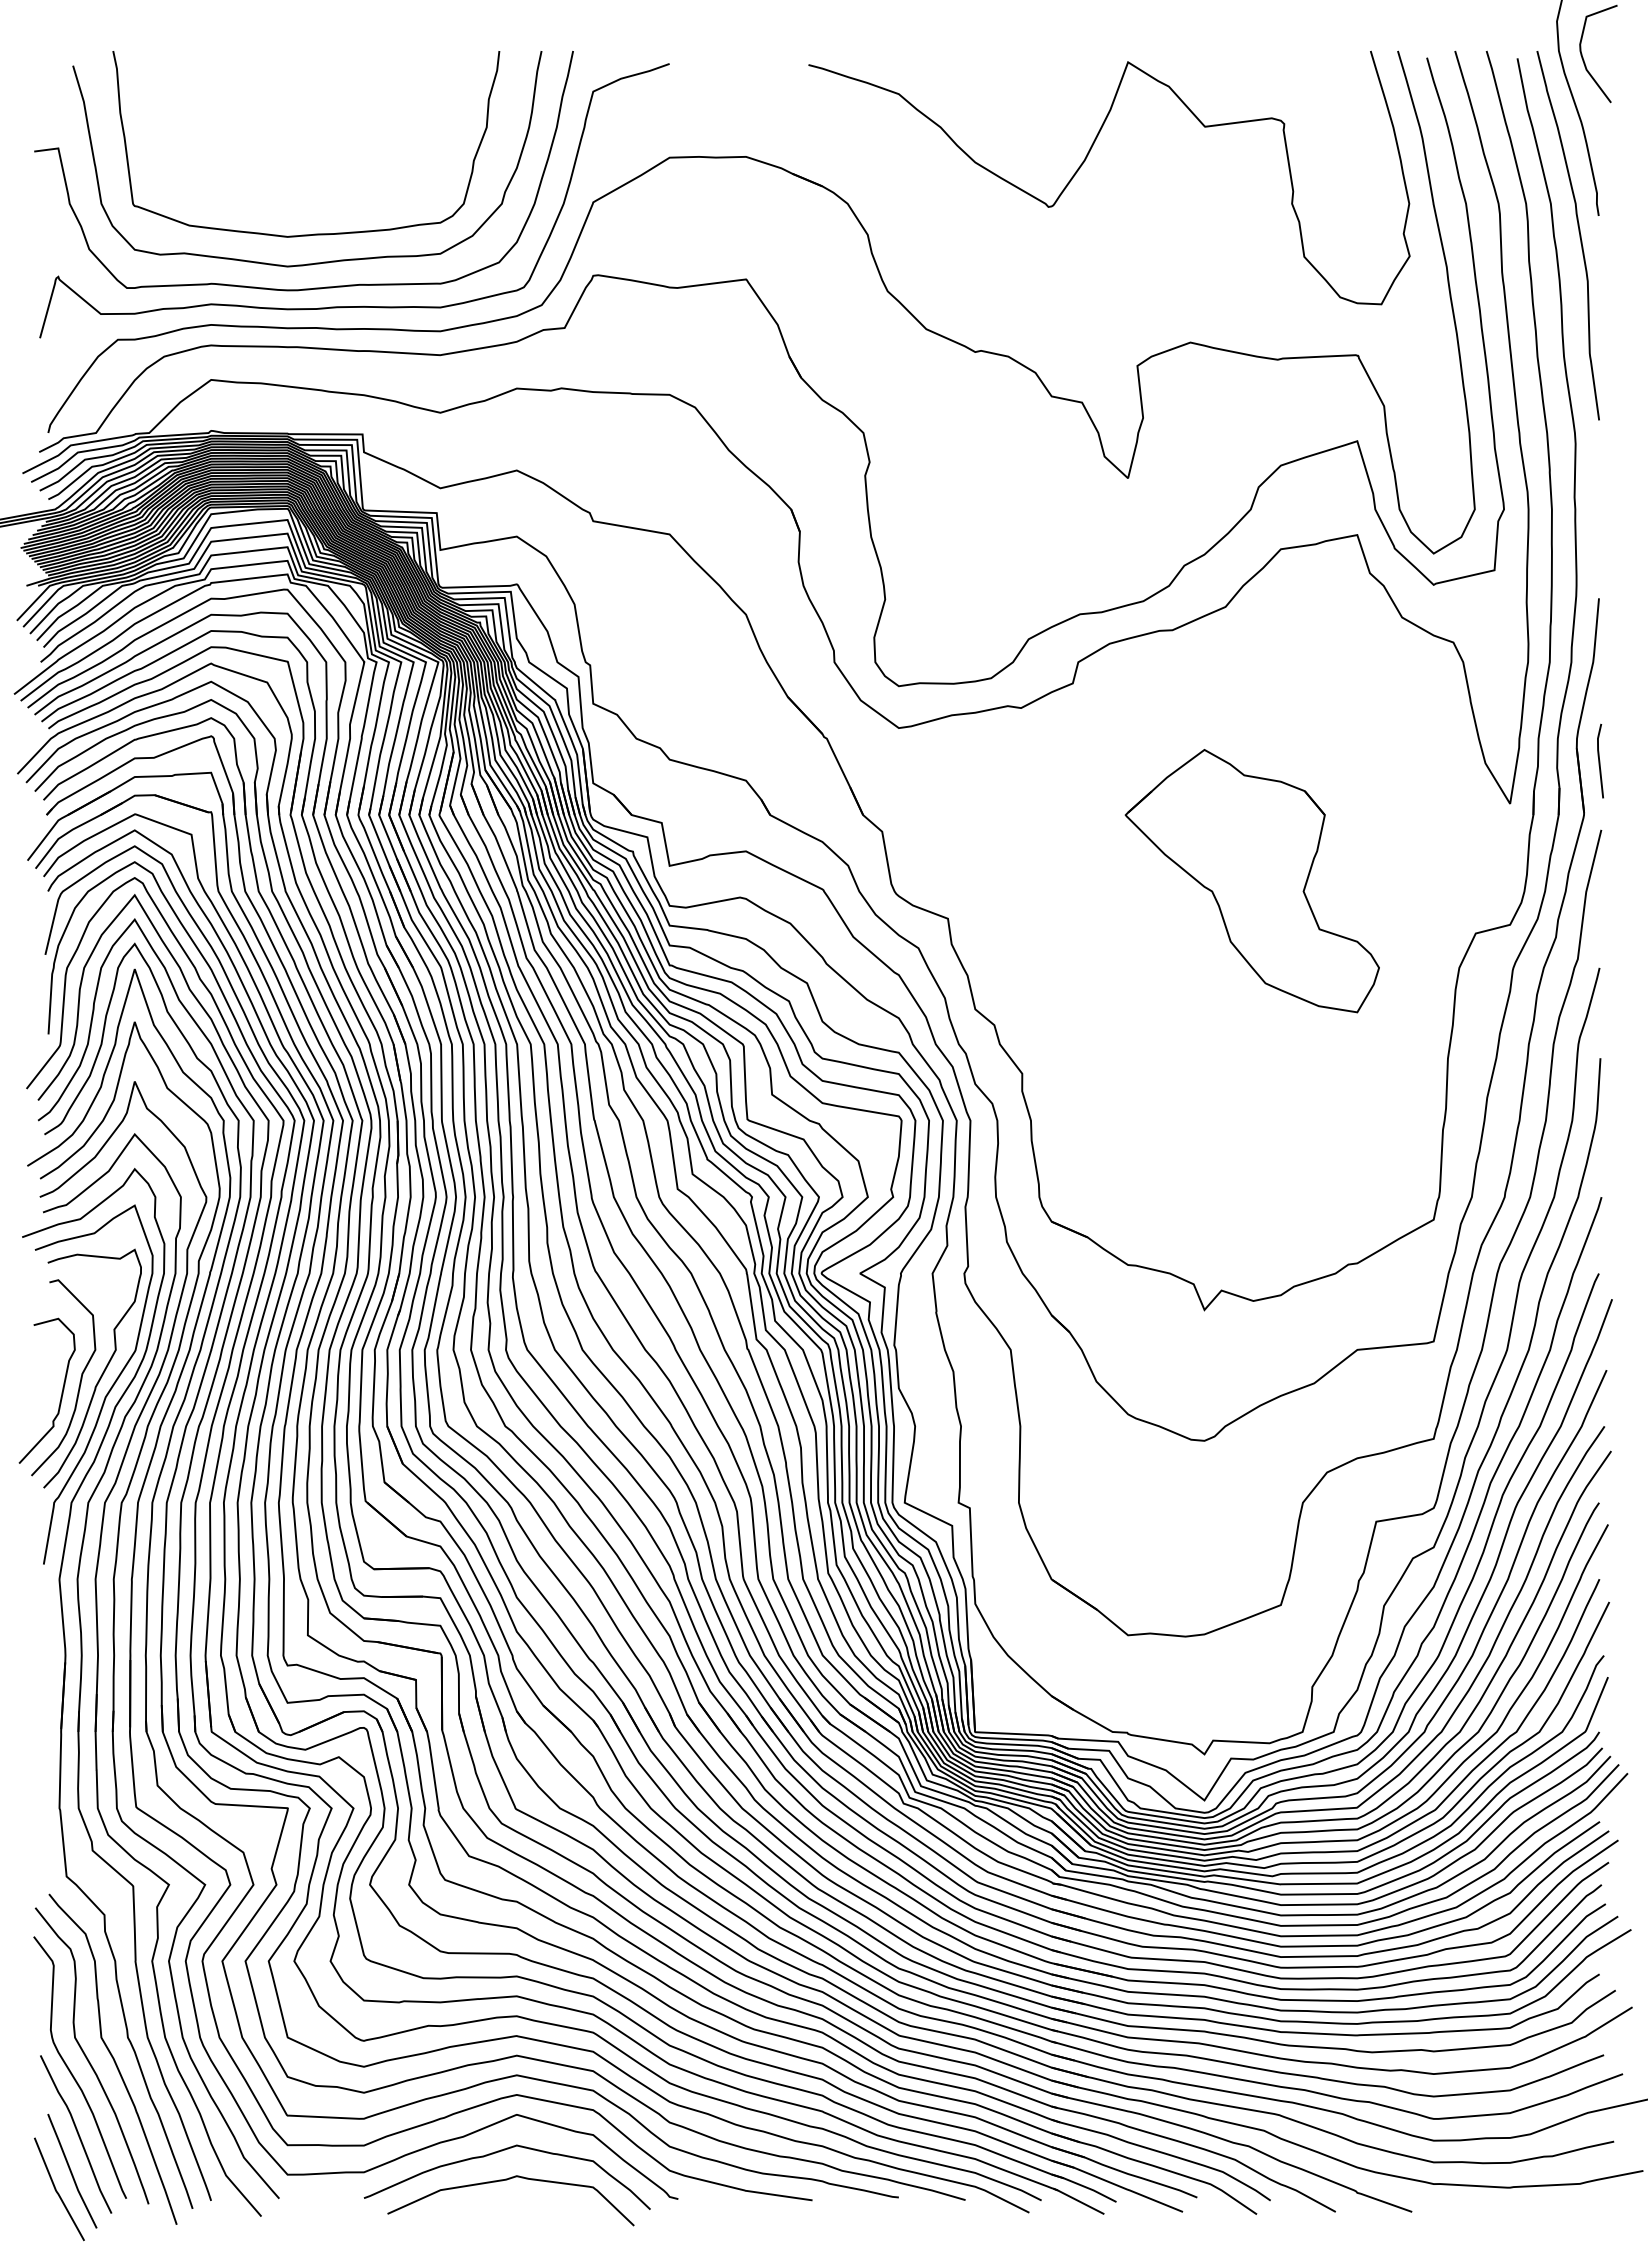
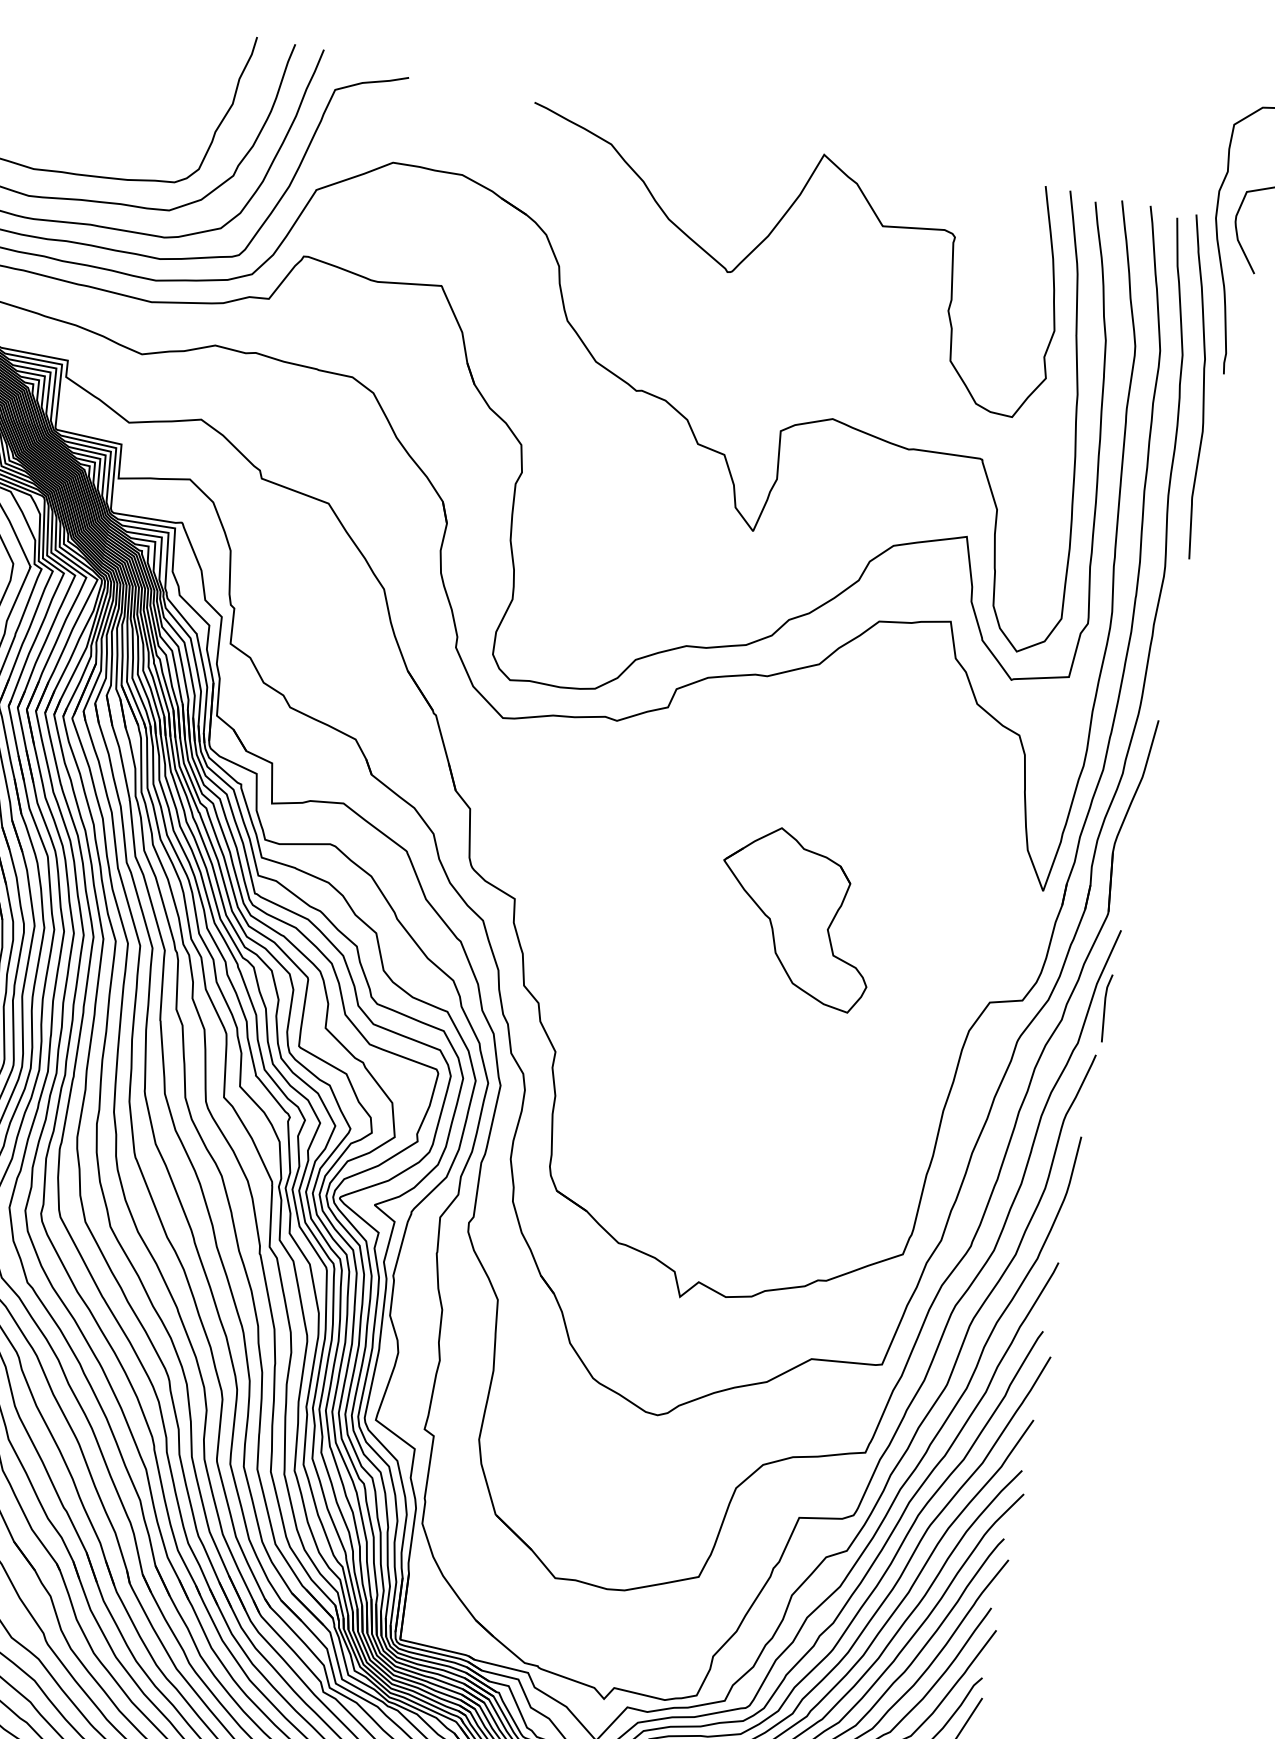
line: (1600, 760) -> (1105, 1007), moved
part: (1251, 881) -> (795, 917), size x0.7

